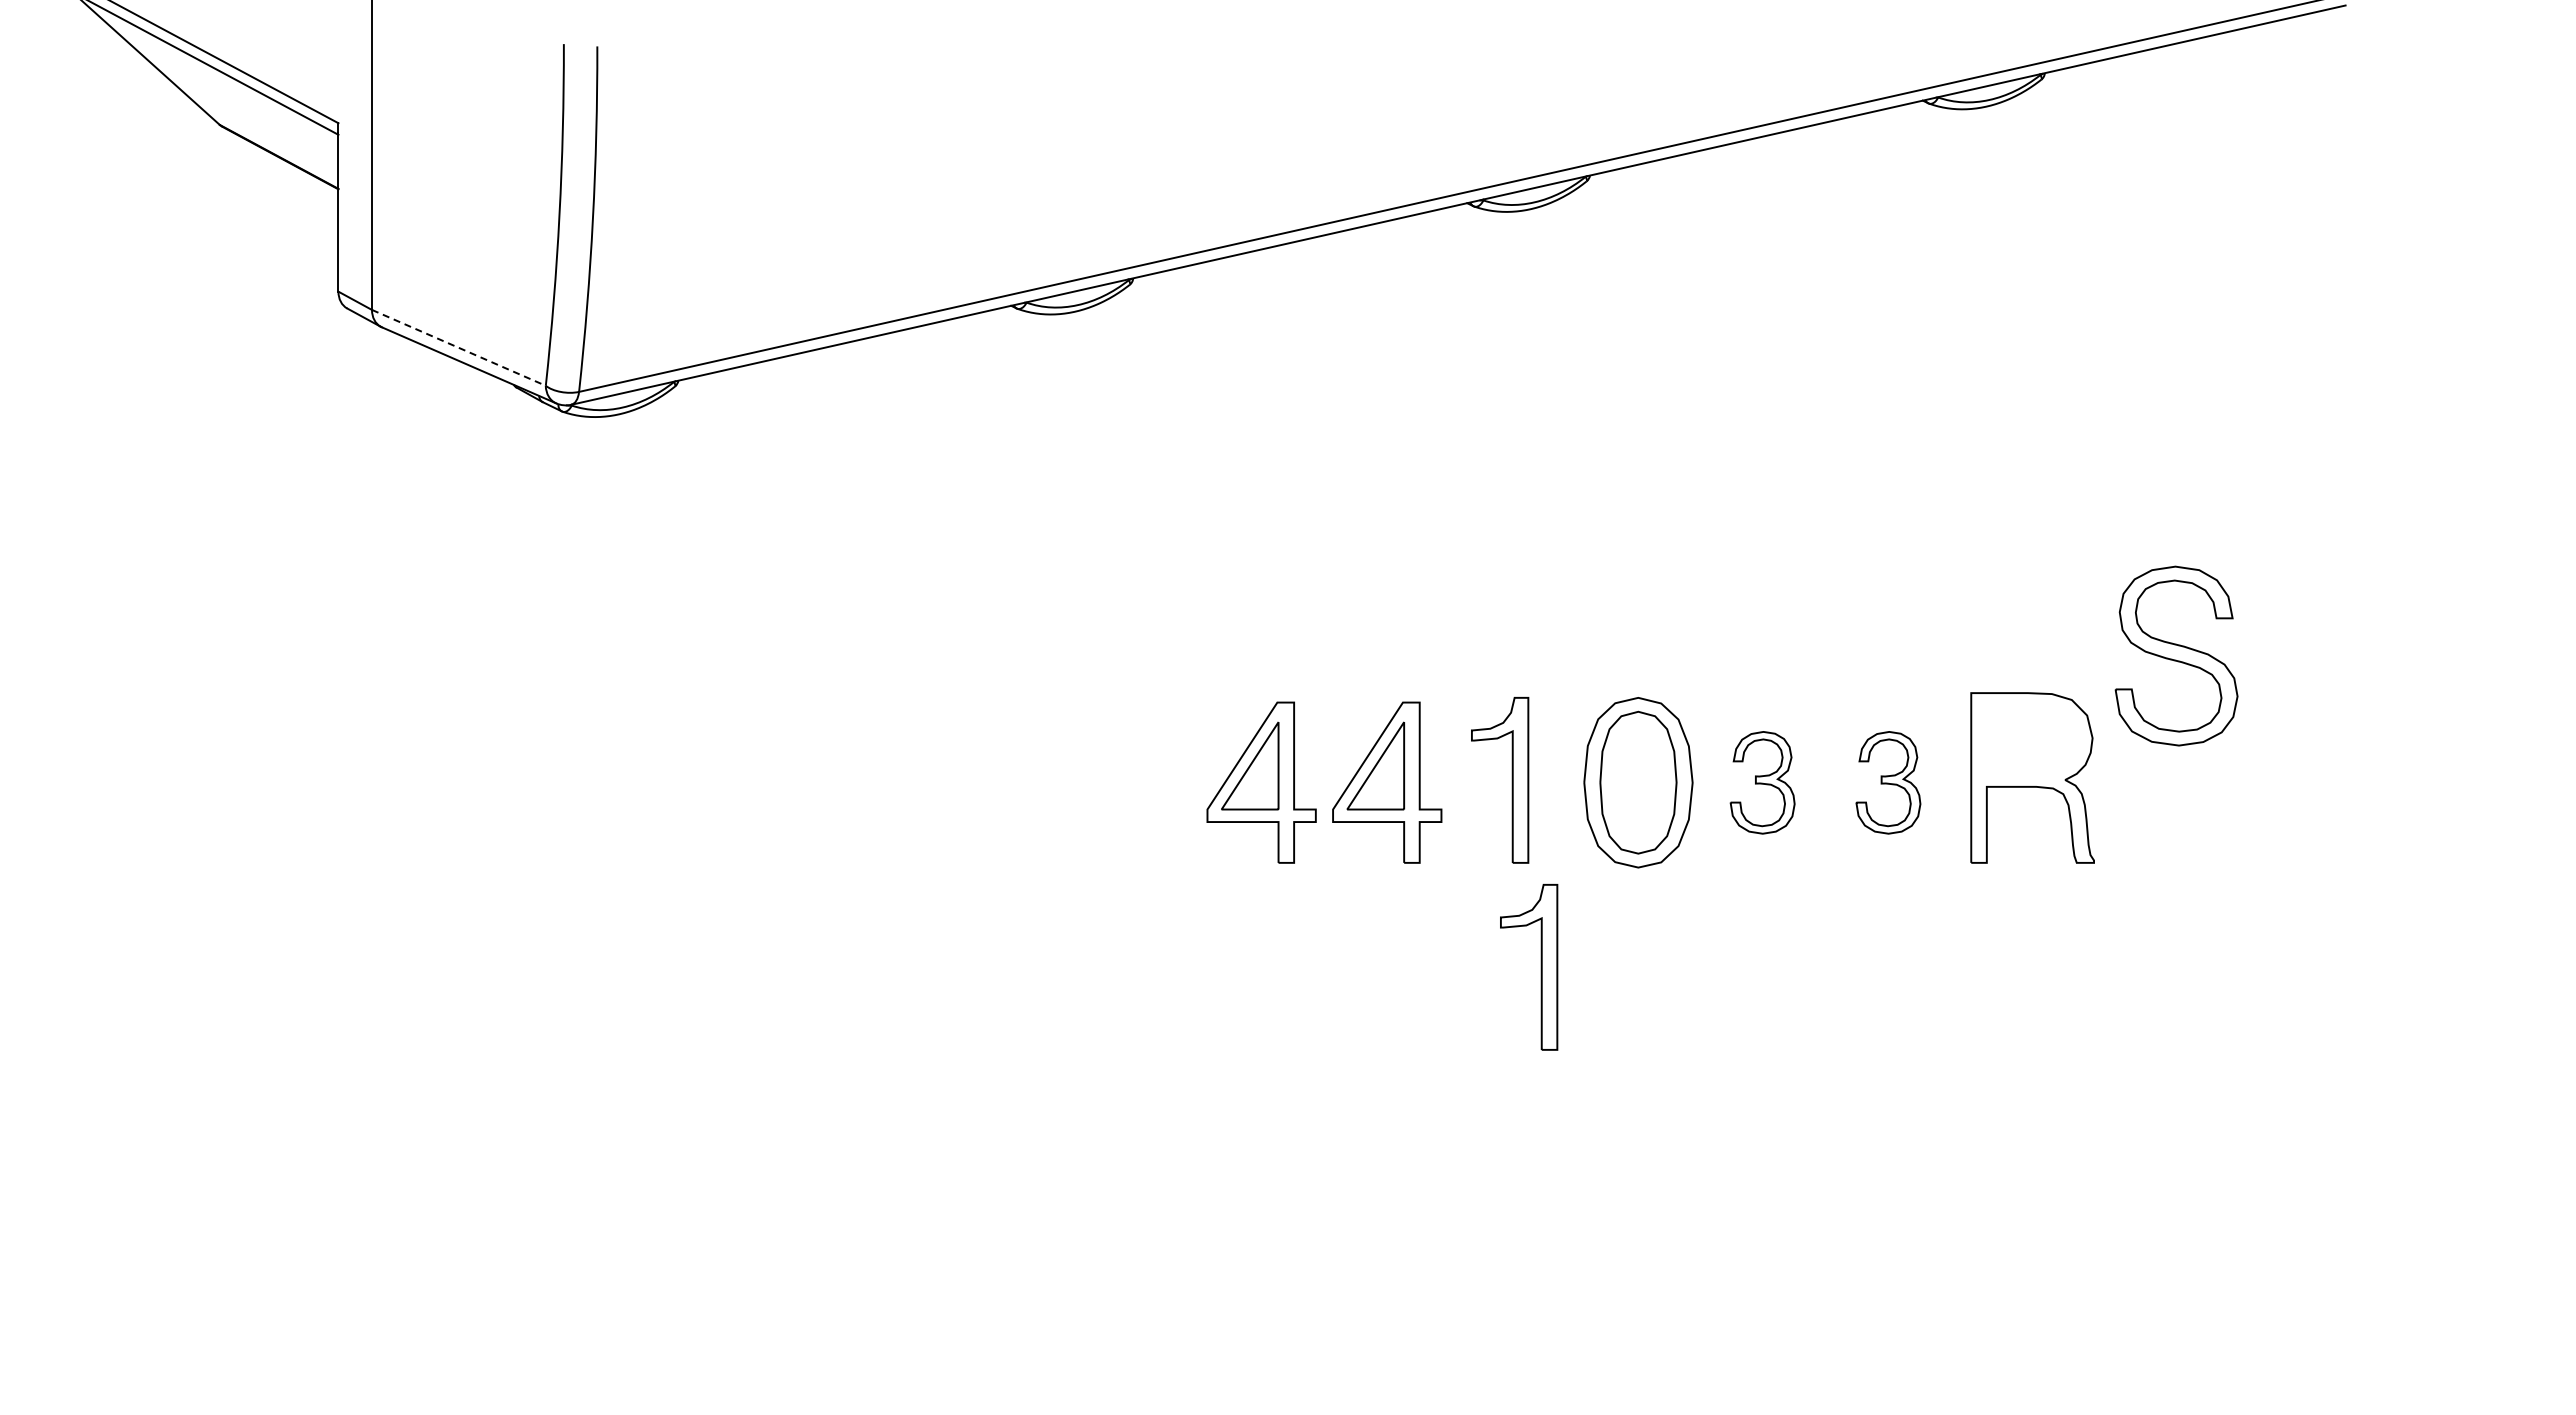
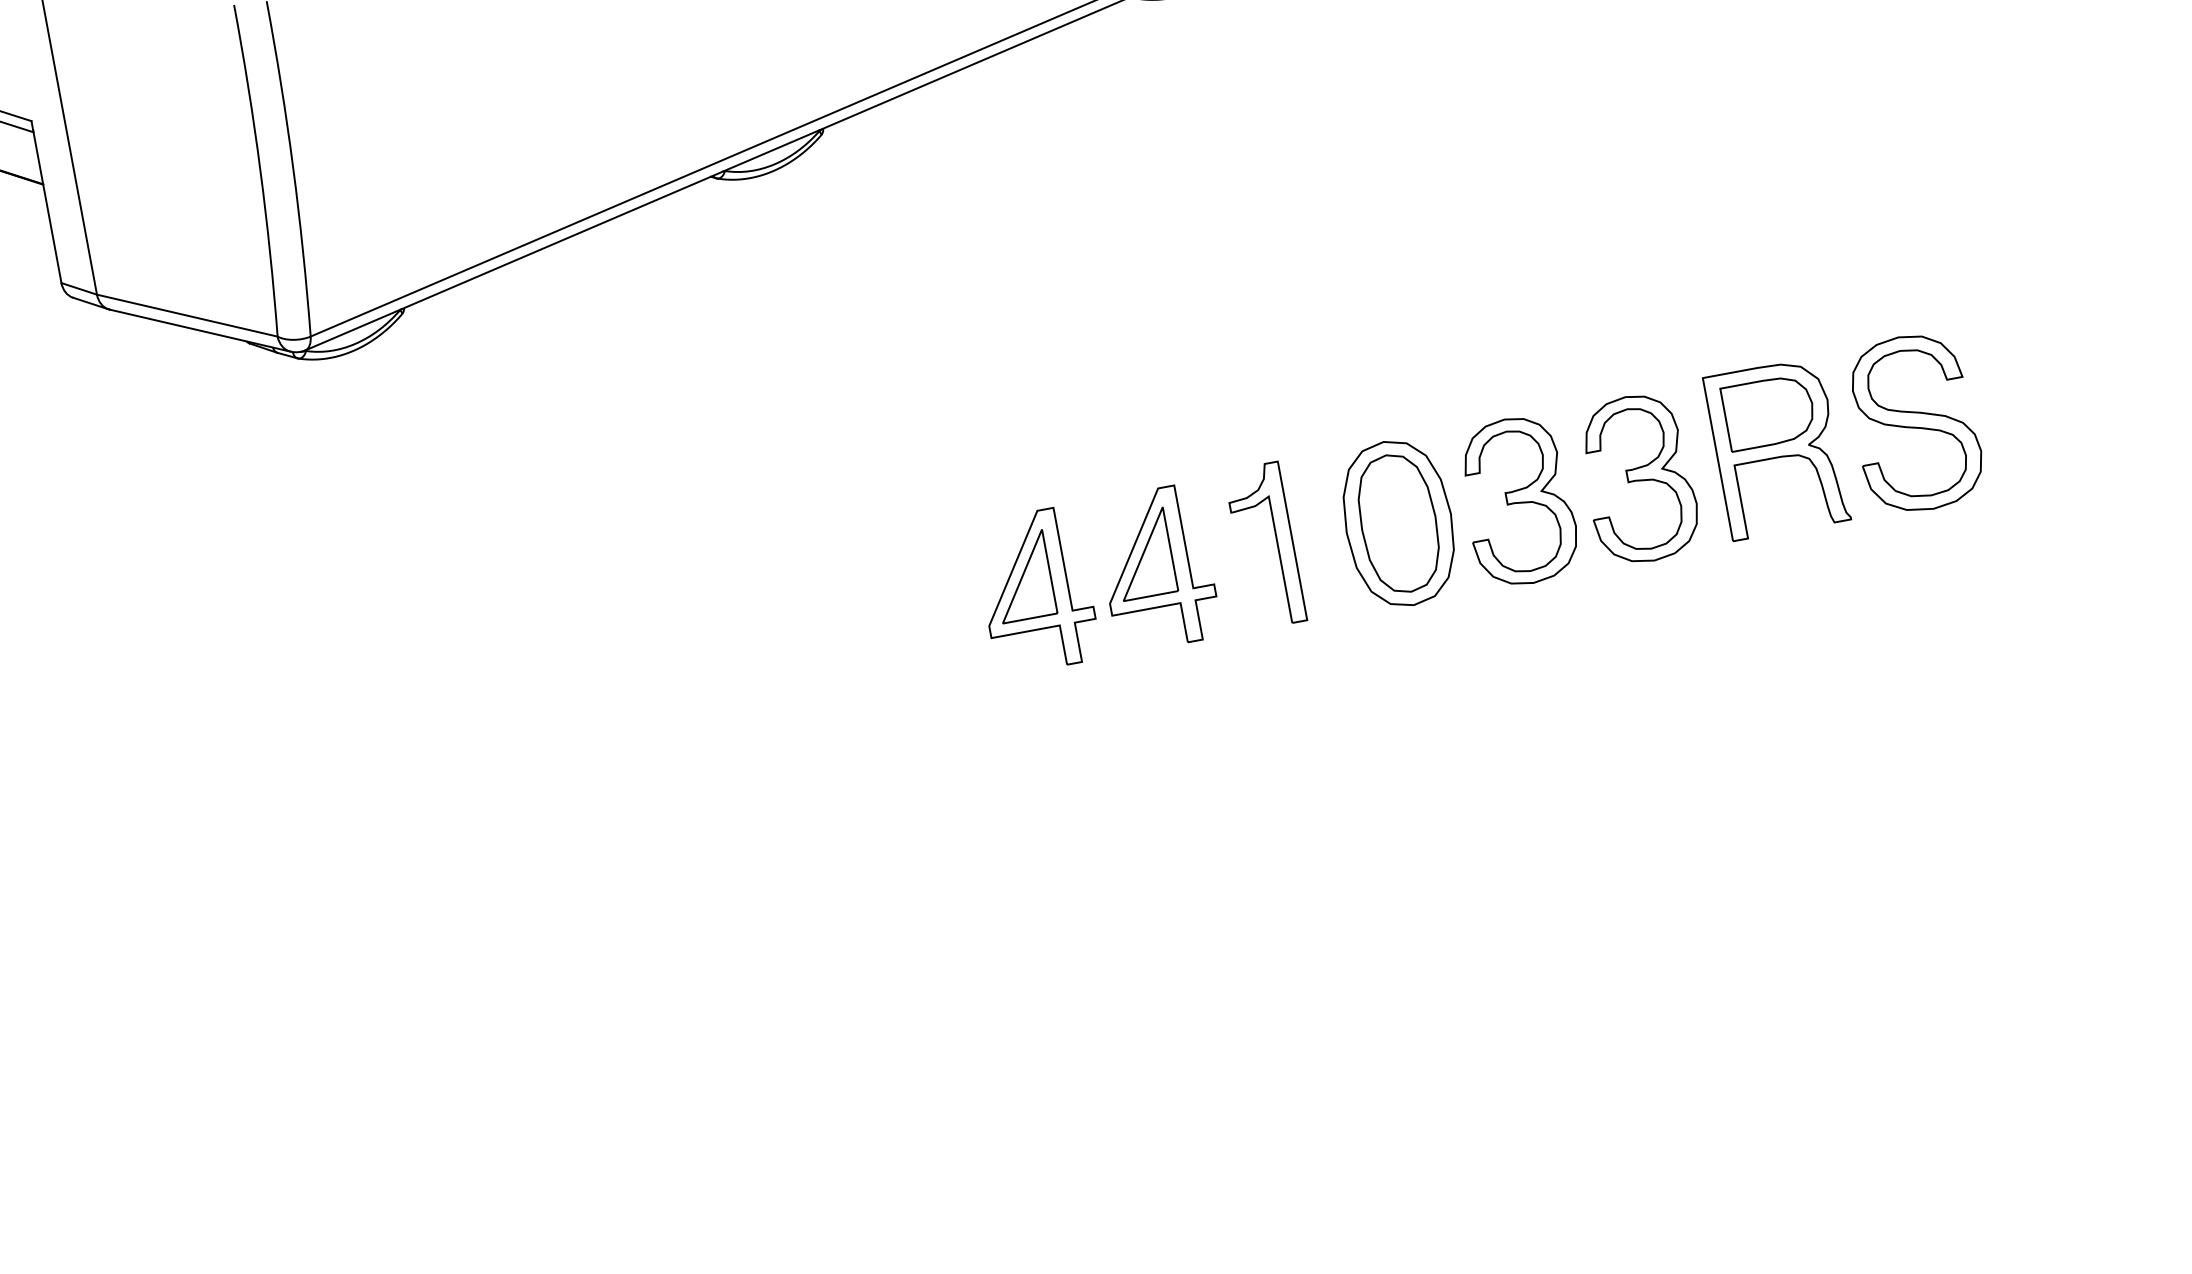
line: (458, 347) -> (186, 315), dashed -> solid
part: (2176, 655) -> (1915, 422), moved
part: (2031, 739) -> (1769, 411), added
part: (1762, 782) -> (1518, 501), size x1.67
part: (1888, 782) -> (1639, 478), size x1.67
part: (1540, 967) -> (1337, 718), removed

